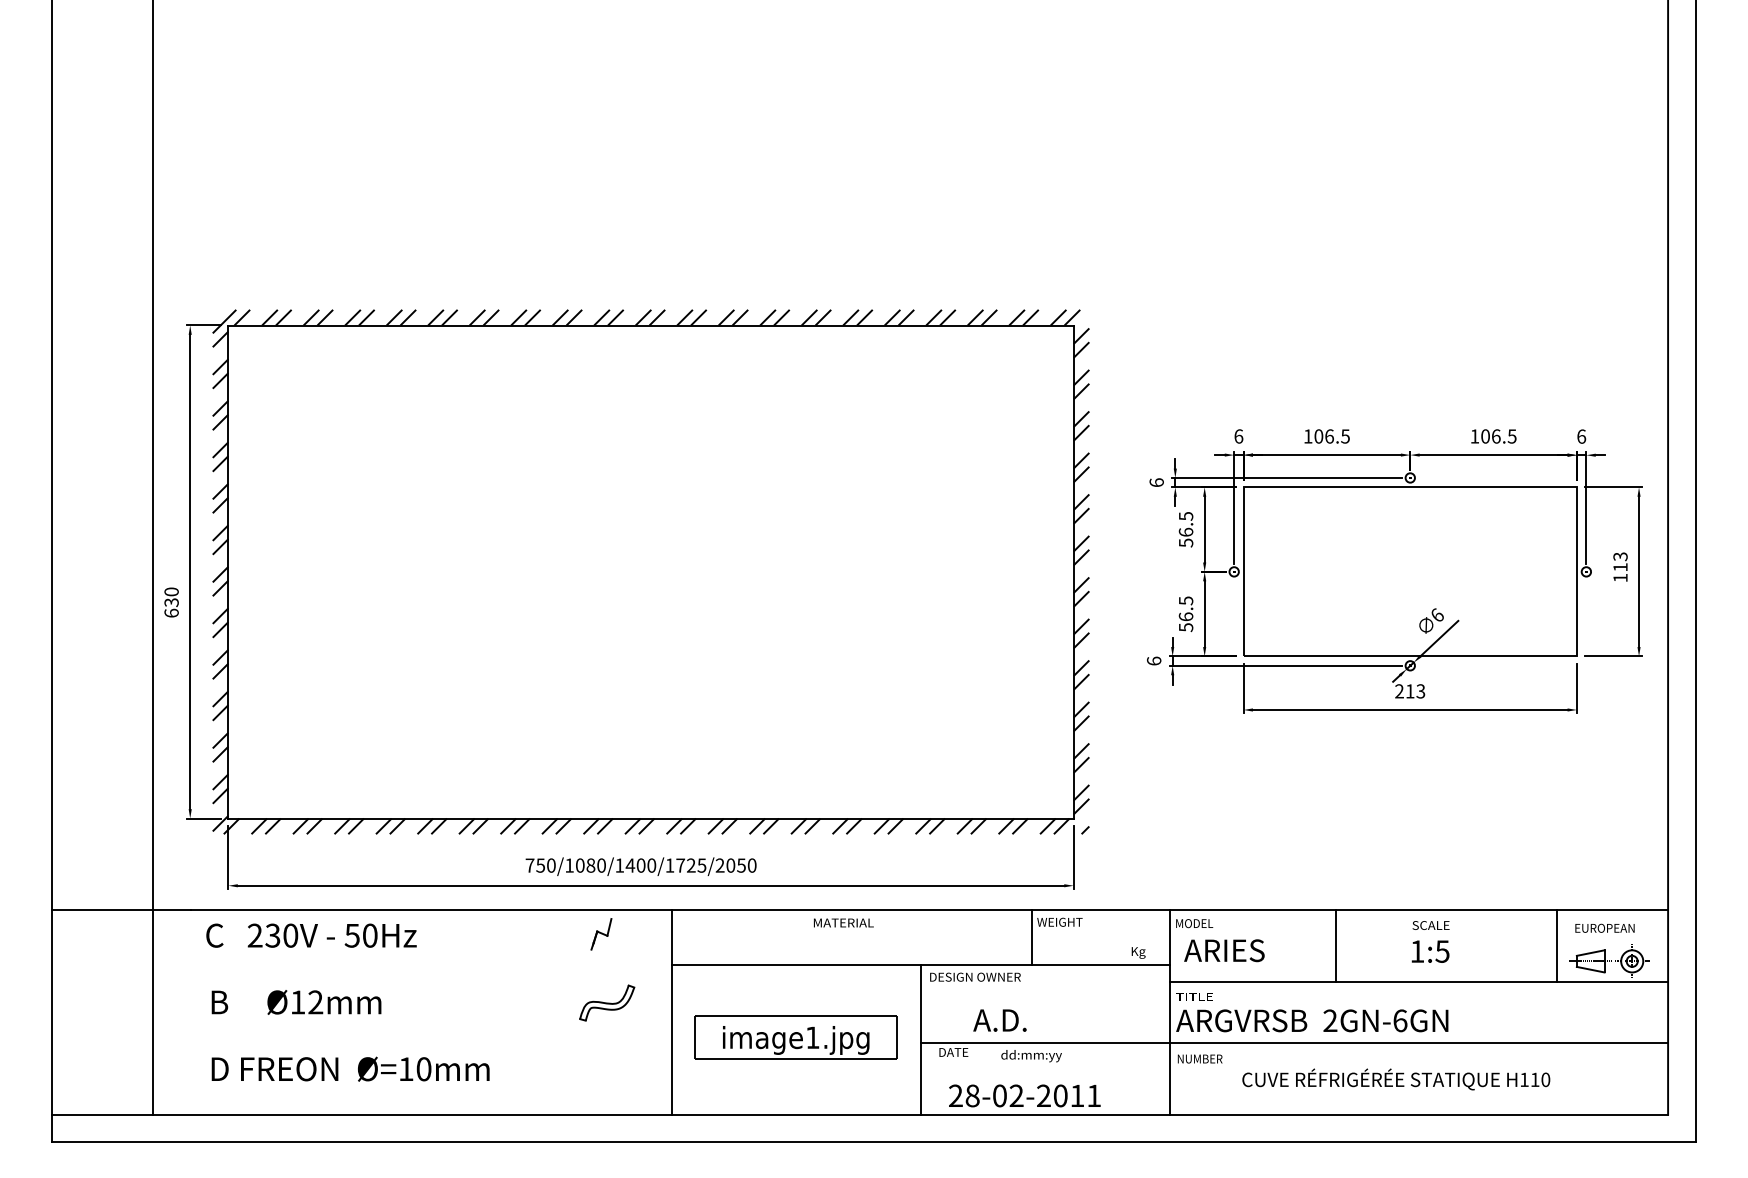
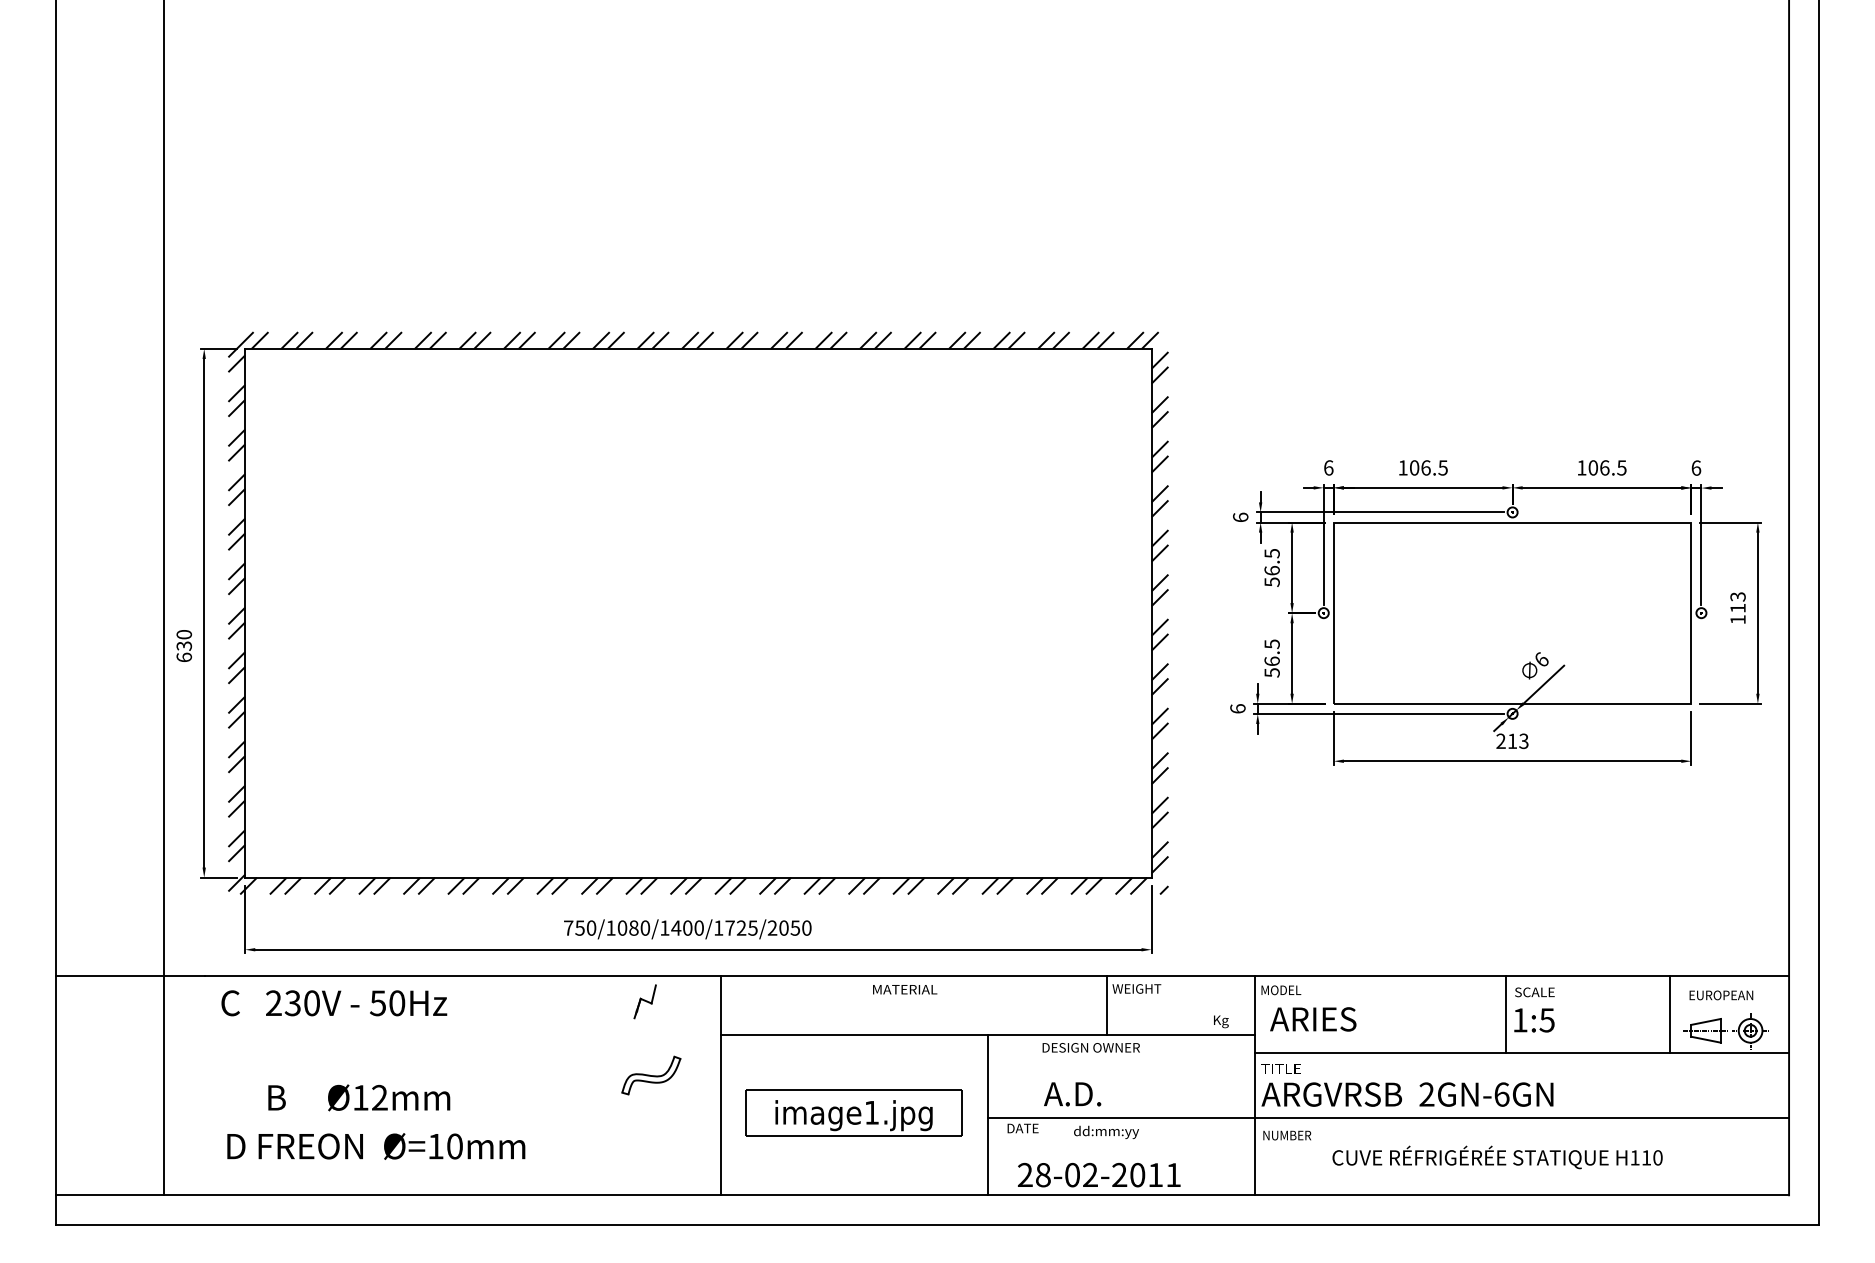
line: (1335, 945) -> (1505, 1013), moved
text: (974, 976) -> (1090, 1047), moved
text: (296, 1002) -> (359, 1097), moved

